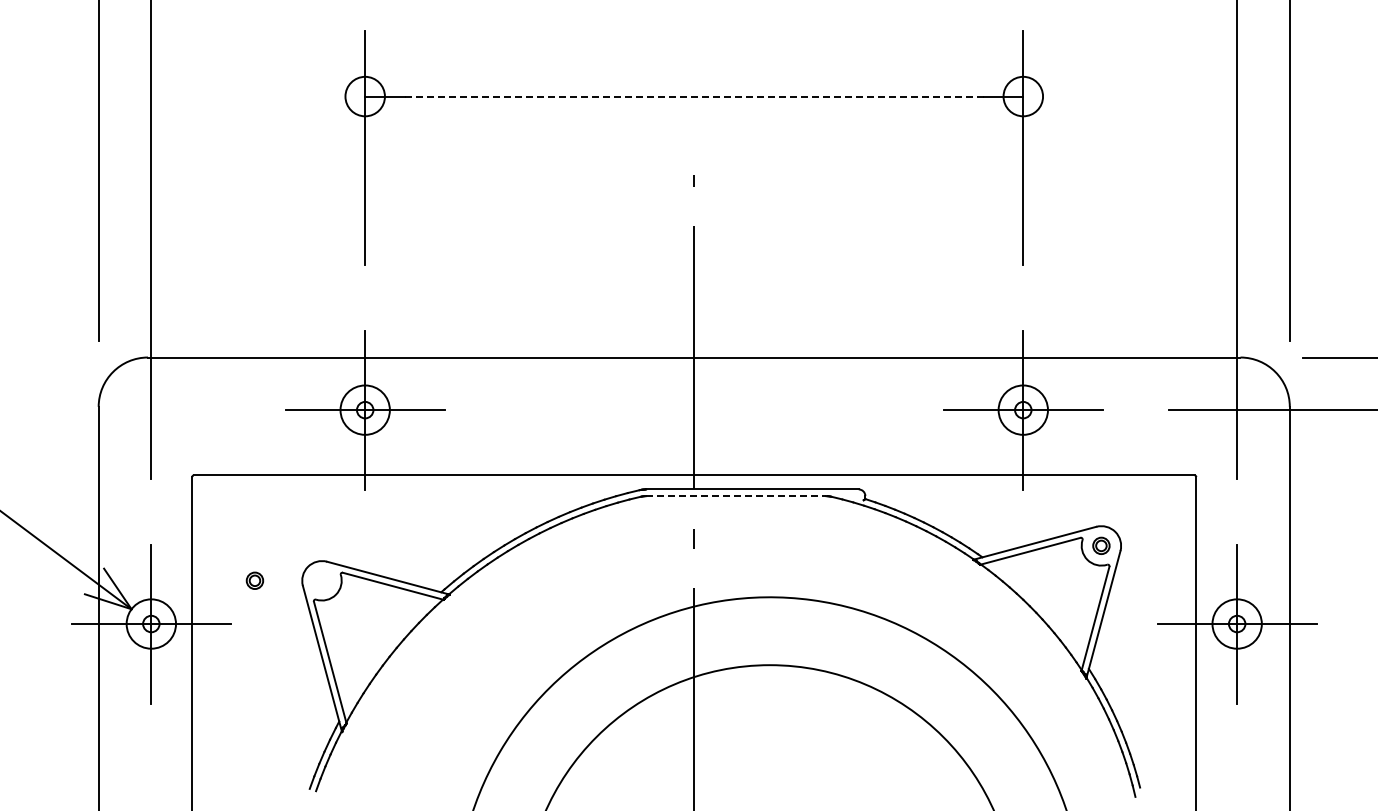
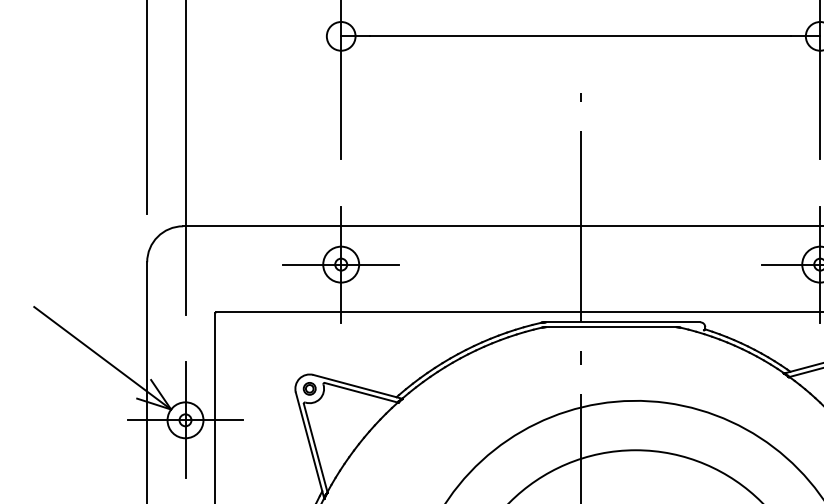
line: (694, 96) -> (580, 36), dashed -> solid
line: (736, 496) -> (611, 327), dashed -> solid
part: (254, 580) -> (309, 388), moved

